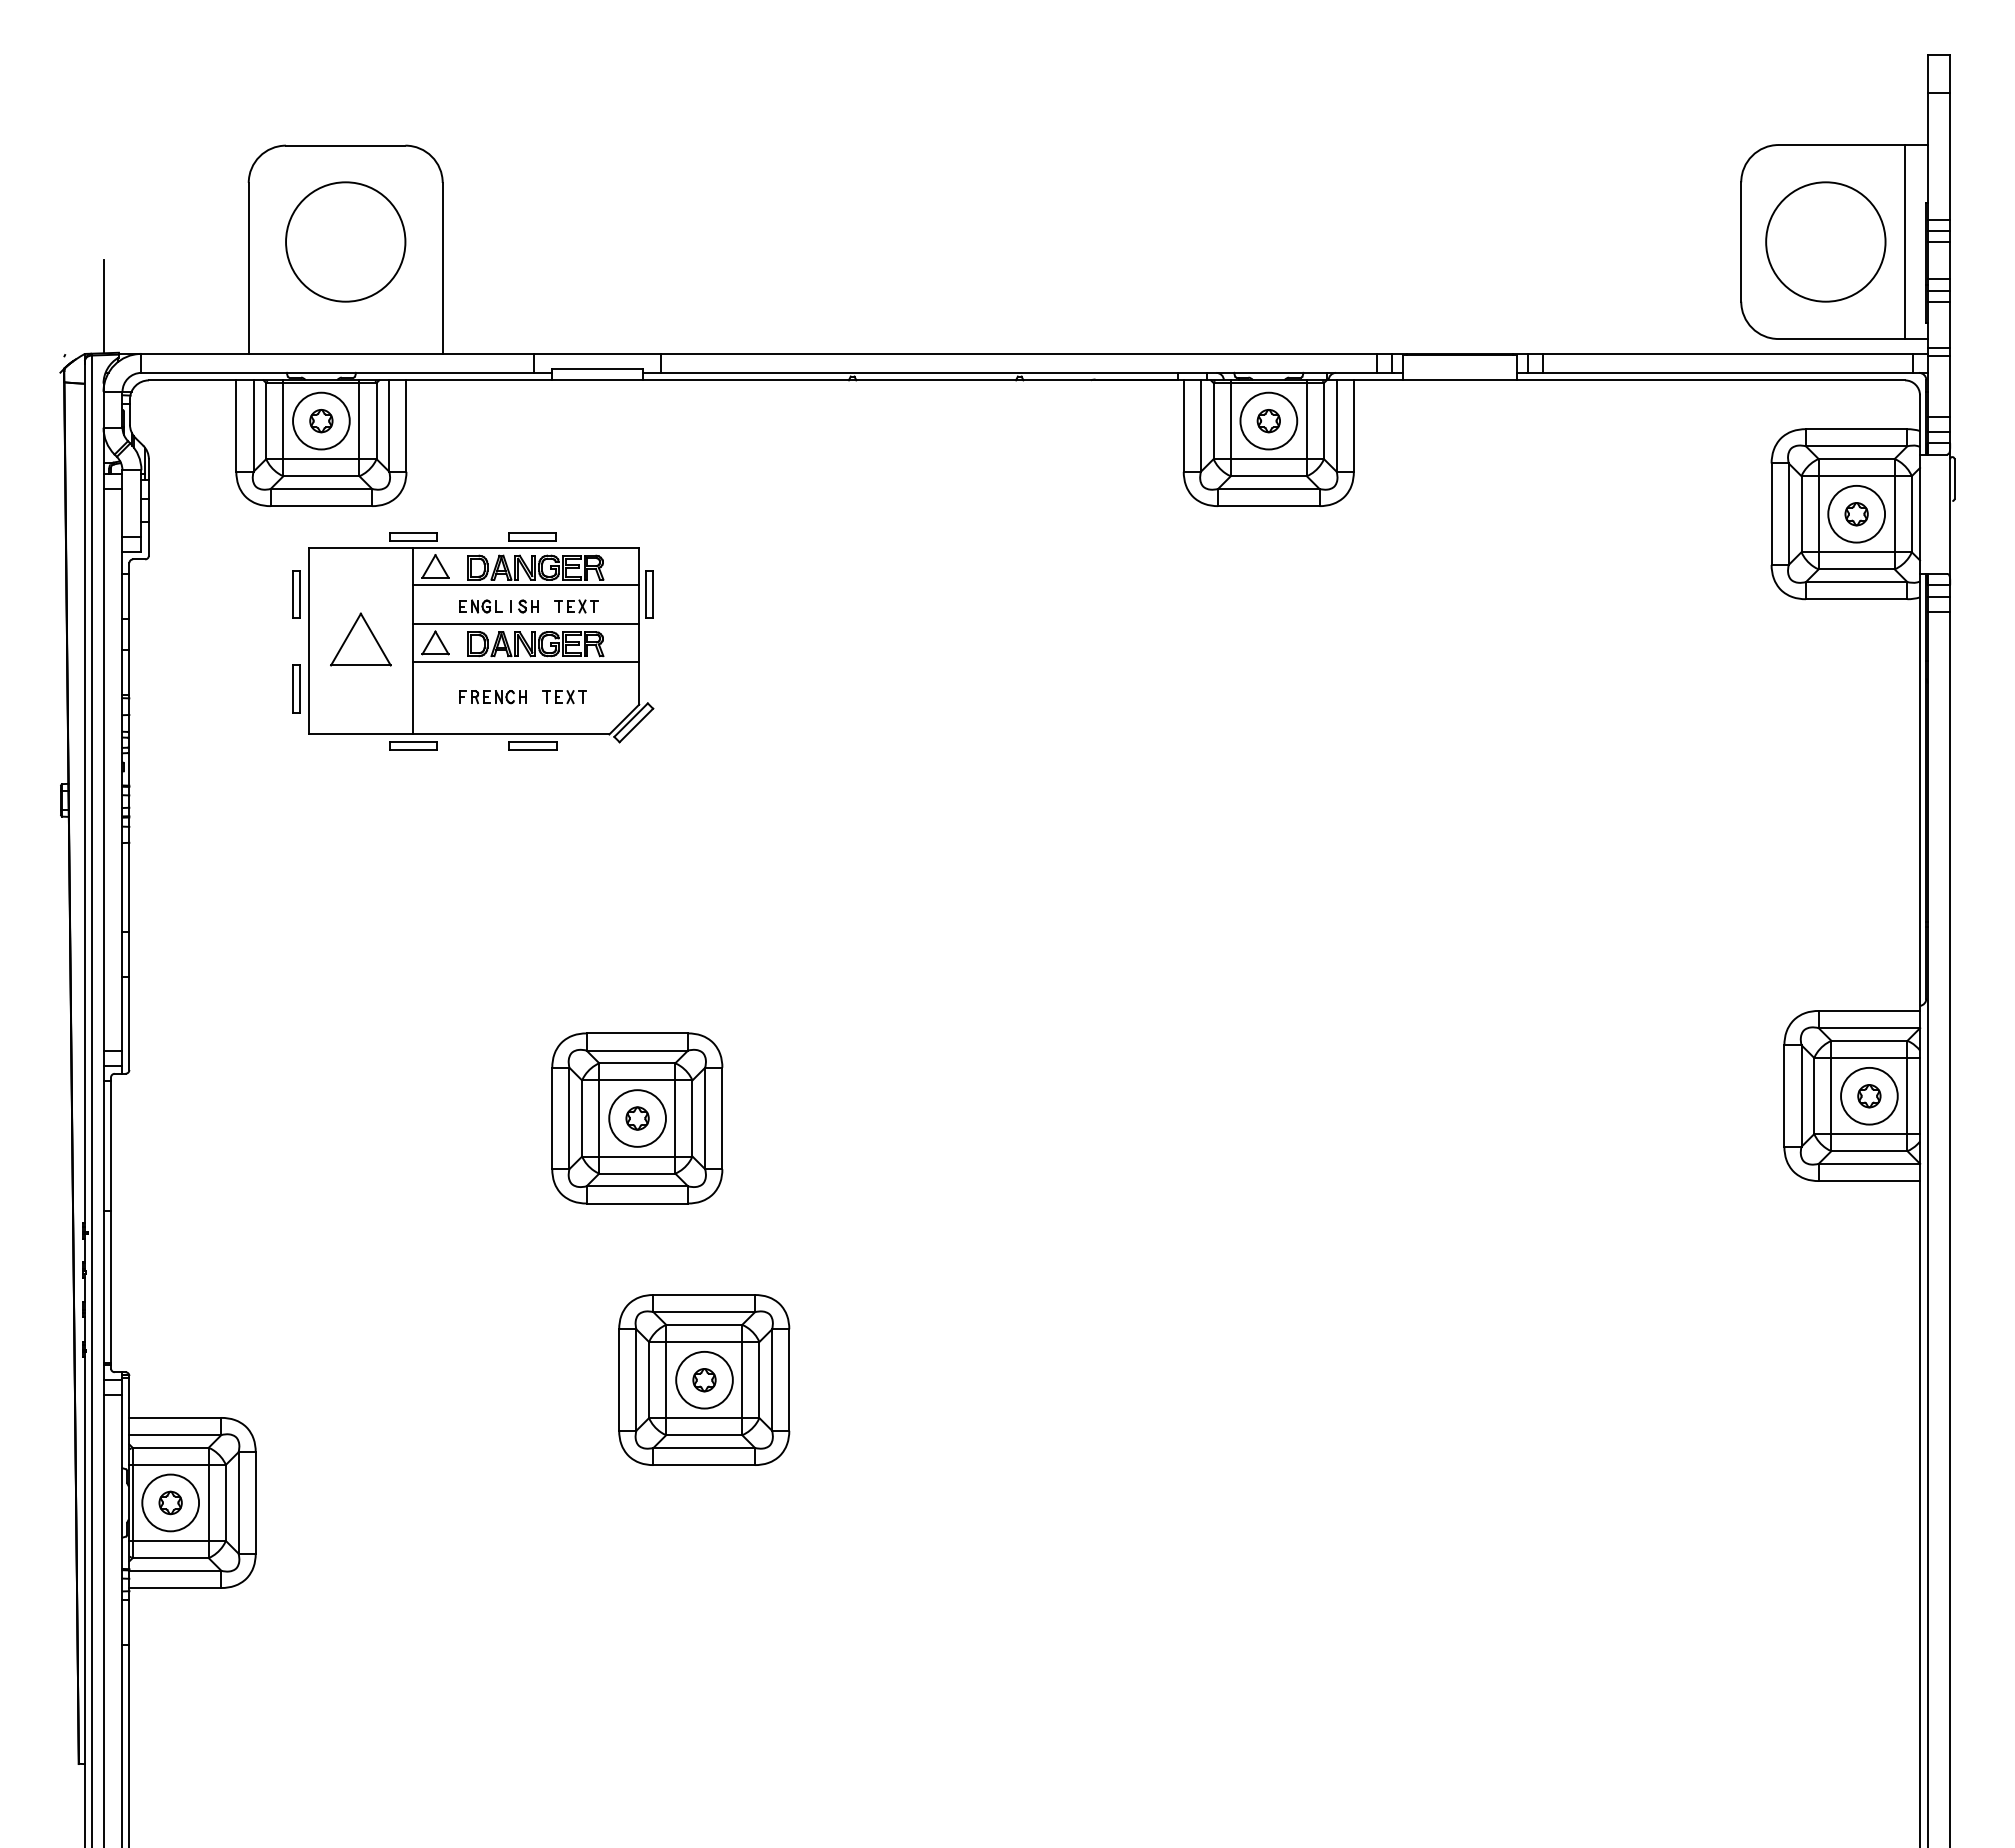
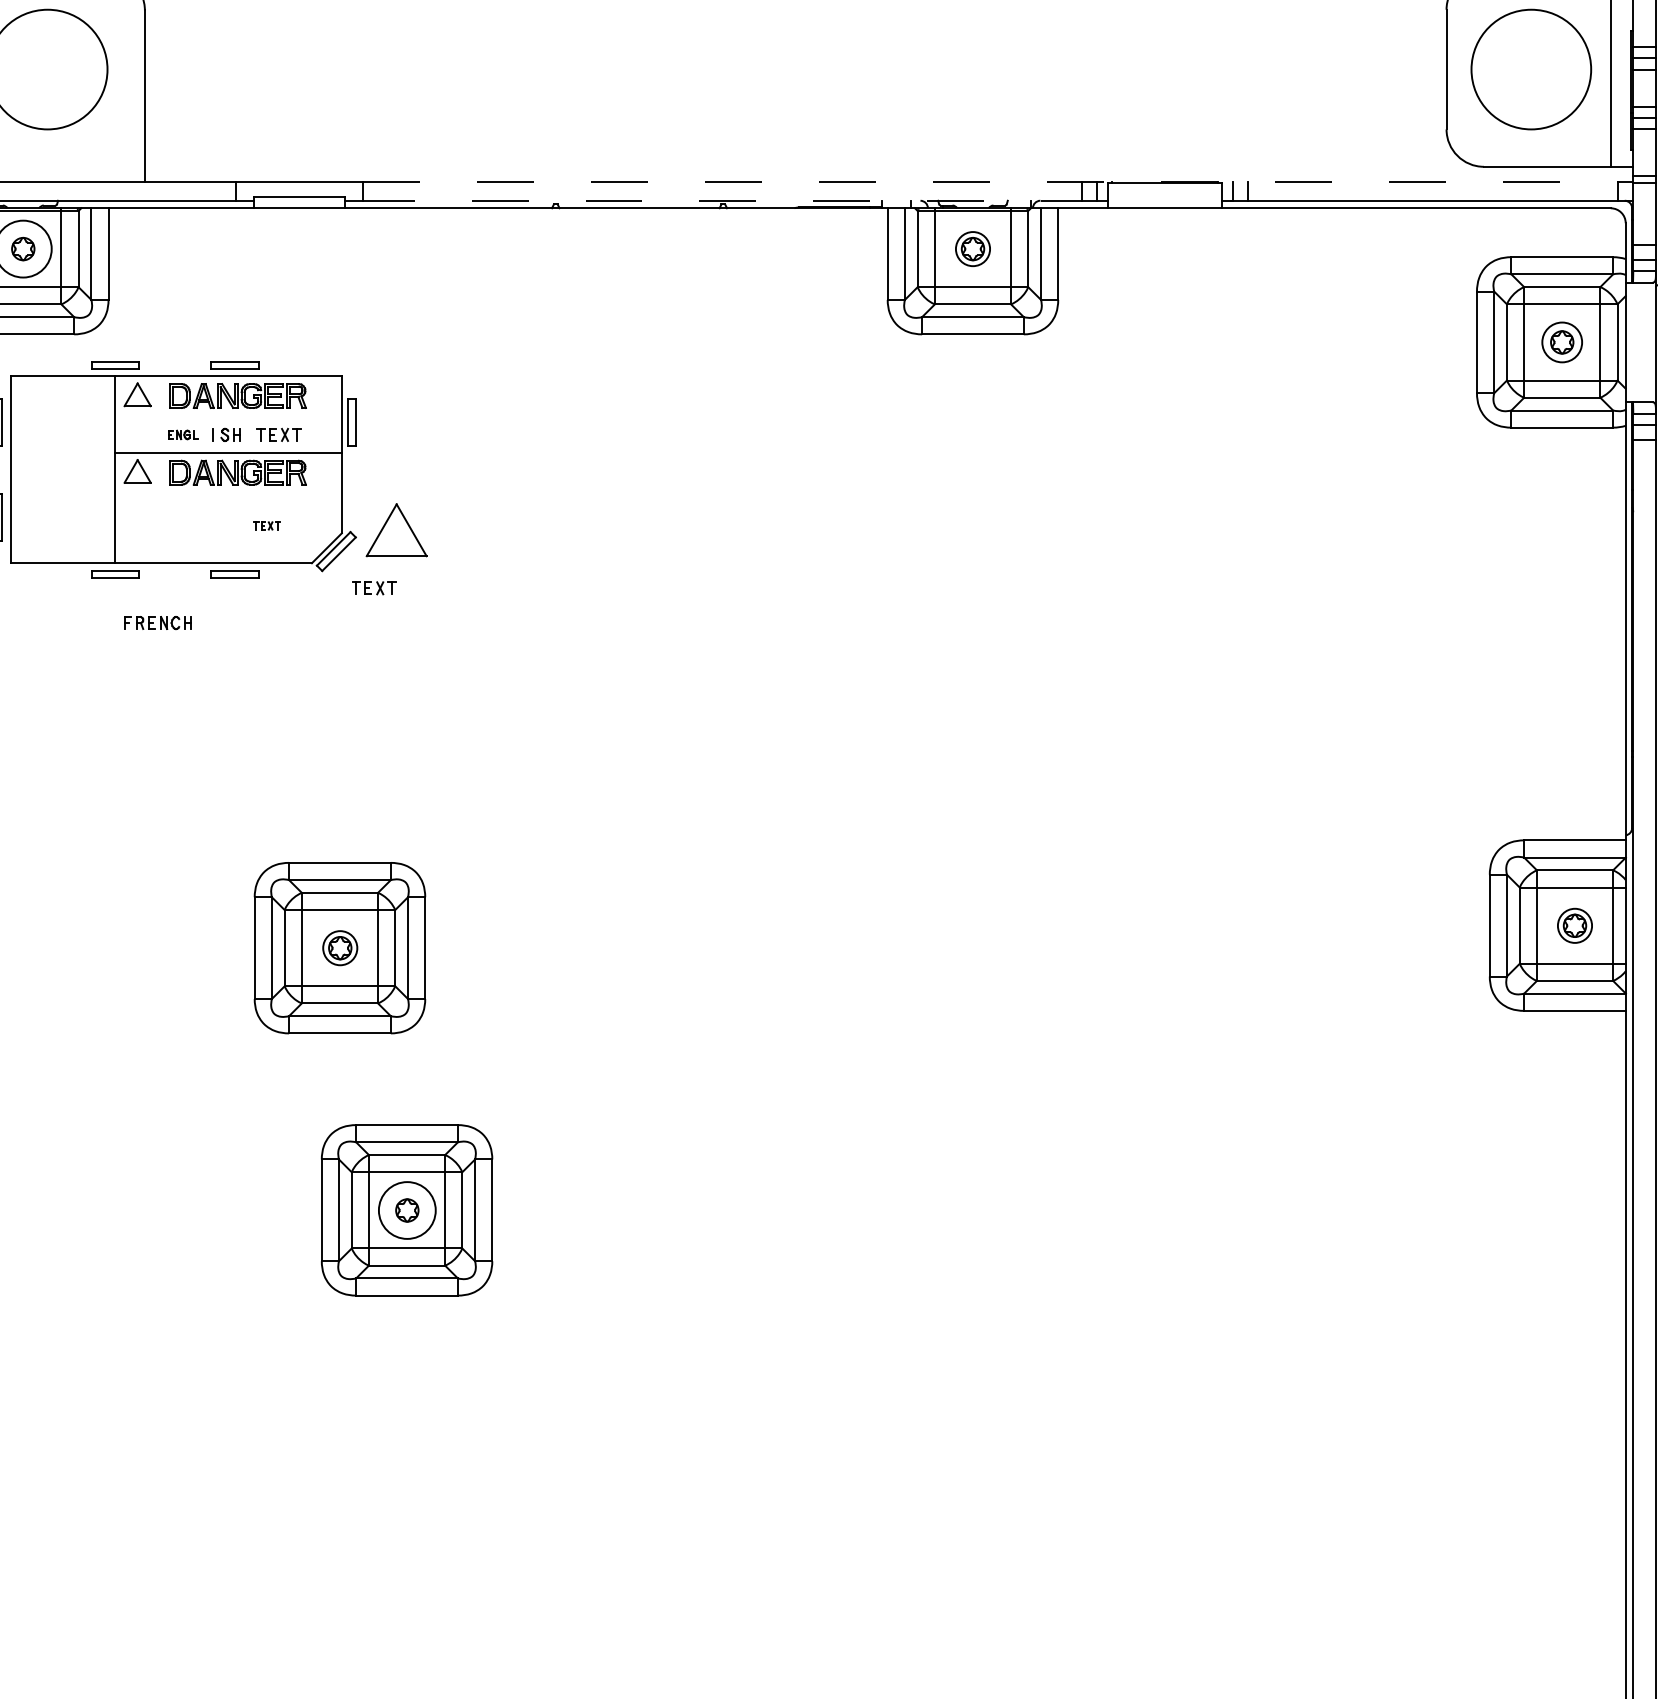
line: (1294, 353) -> (998, 181), solid -> dashed
line: (1027, 372) -> (731, 200), solid -> dashed
circle: (1268, 420) -> (972, 248), size x0.6
circle: (1856, 513) -> (1562, 341), size x0.7
line: (526, 585) -> (228, 413), removed
part: (480, 606) -> (182, 434), size x0.7
part: (360, 639) -> (396, 530), moved
line: (526, 661) -> (228, 490), removed
part: (492, 697) -> (157, 623), moved
part: (564, 697) -> (266, 526), size x0.6
part: (671, 759) -> (374, 588), added
circle: (1869, 1095) -> (1575, 925), size x0.6
circle: (637, 1118) -> (340, 948), size x0.6

